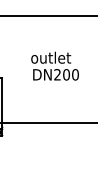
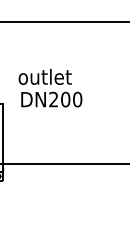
text: (54, 65) -> (49, 87), moved

